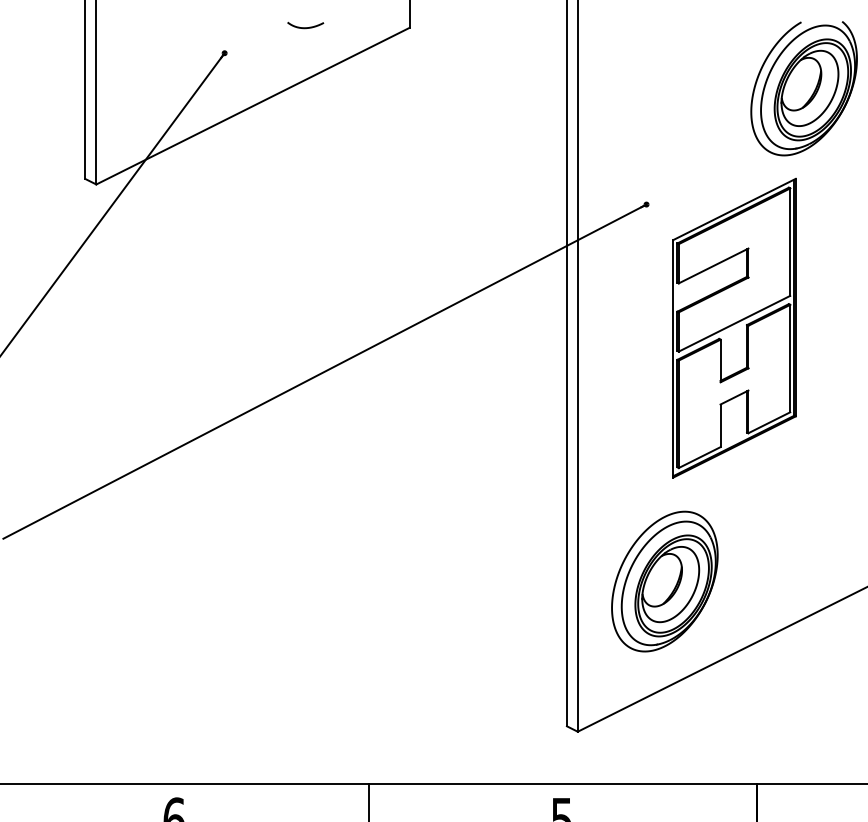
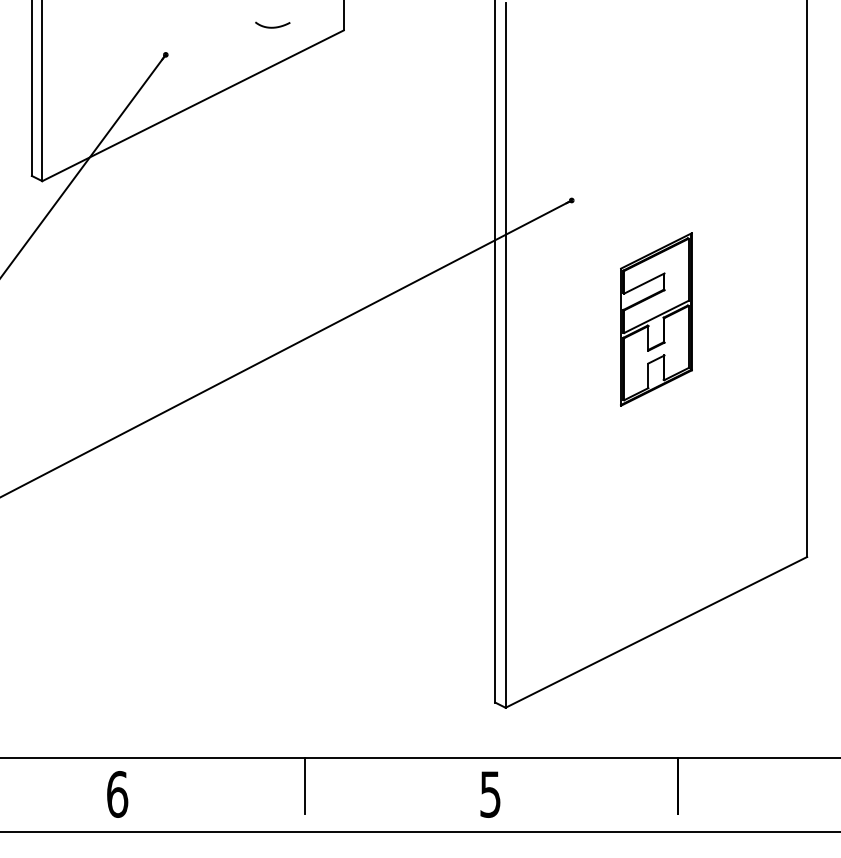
curve: (305, 26) -> (272, 26), moved
part: (804, 89) -> (723, 89), removed
part: (734, 328) -> (656, 319), size x0.6
part: (664, 581) -> (589, 563), removed

